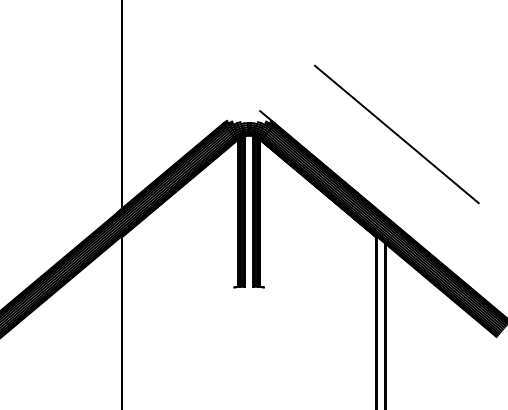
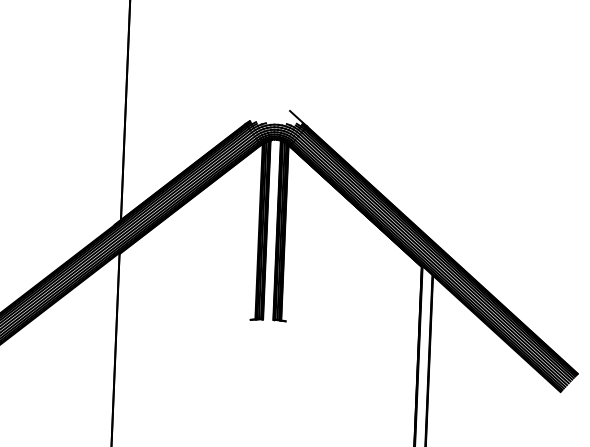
line: (396, 134) -> (451, 145), removed

